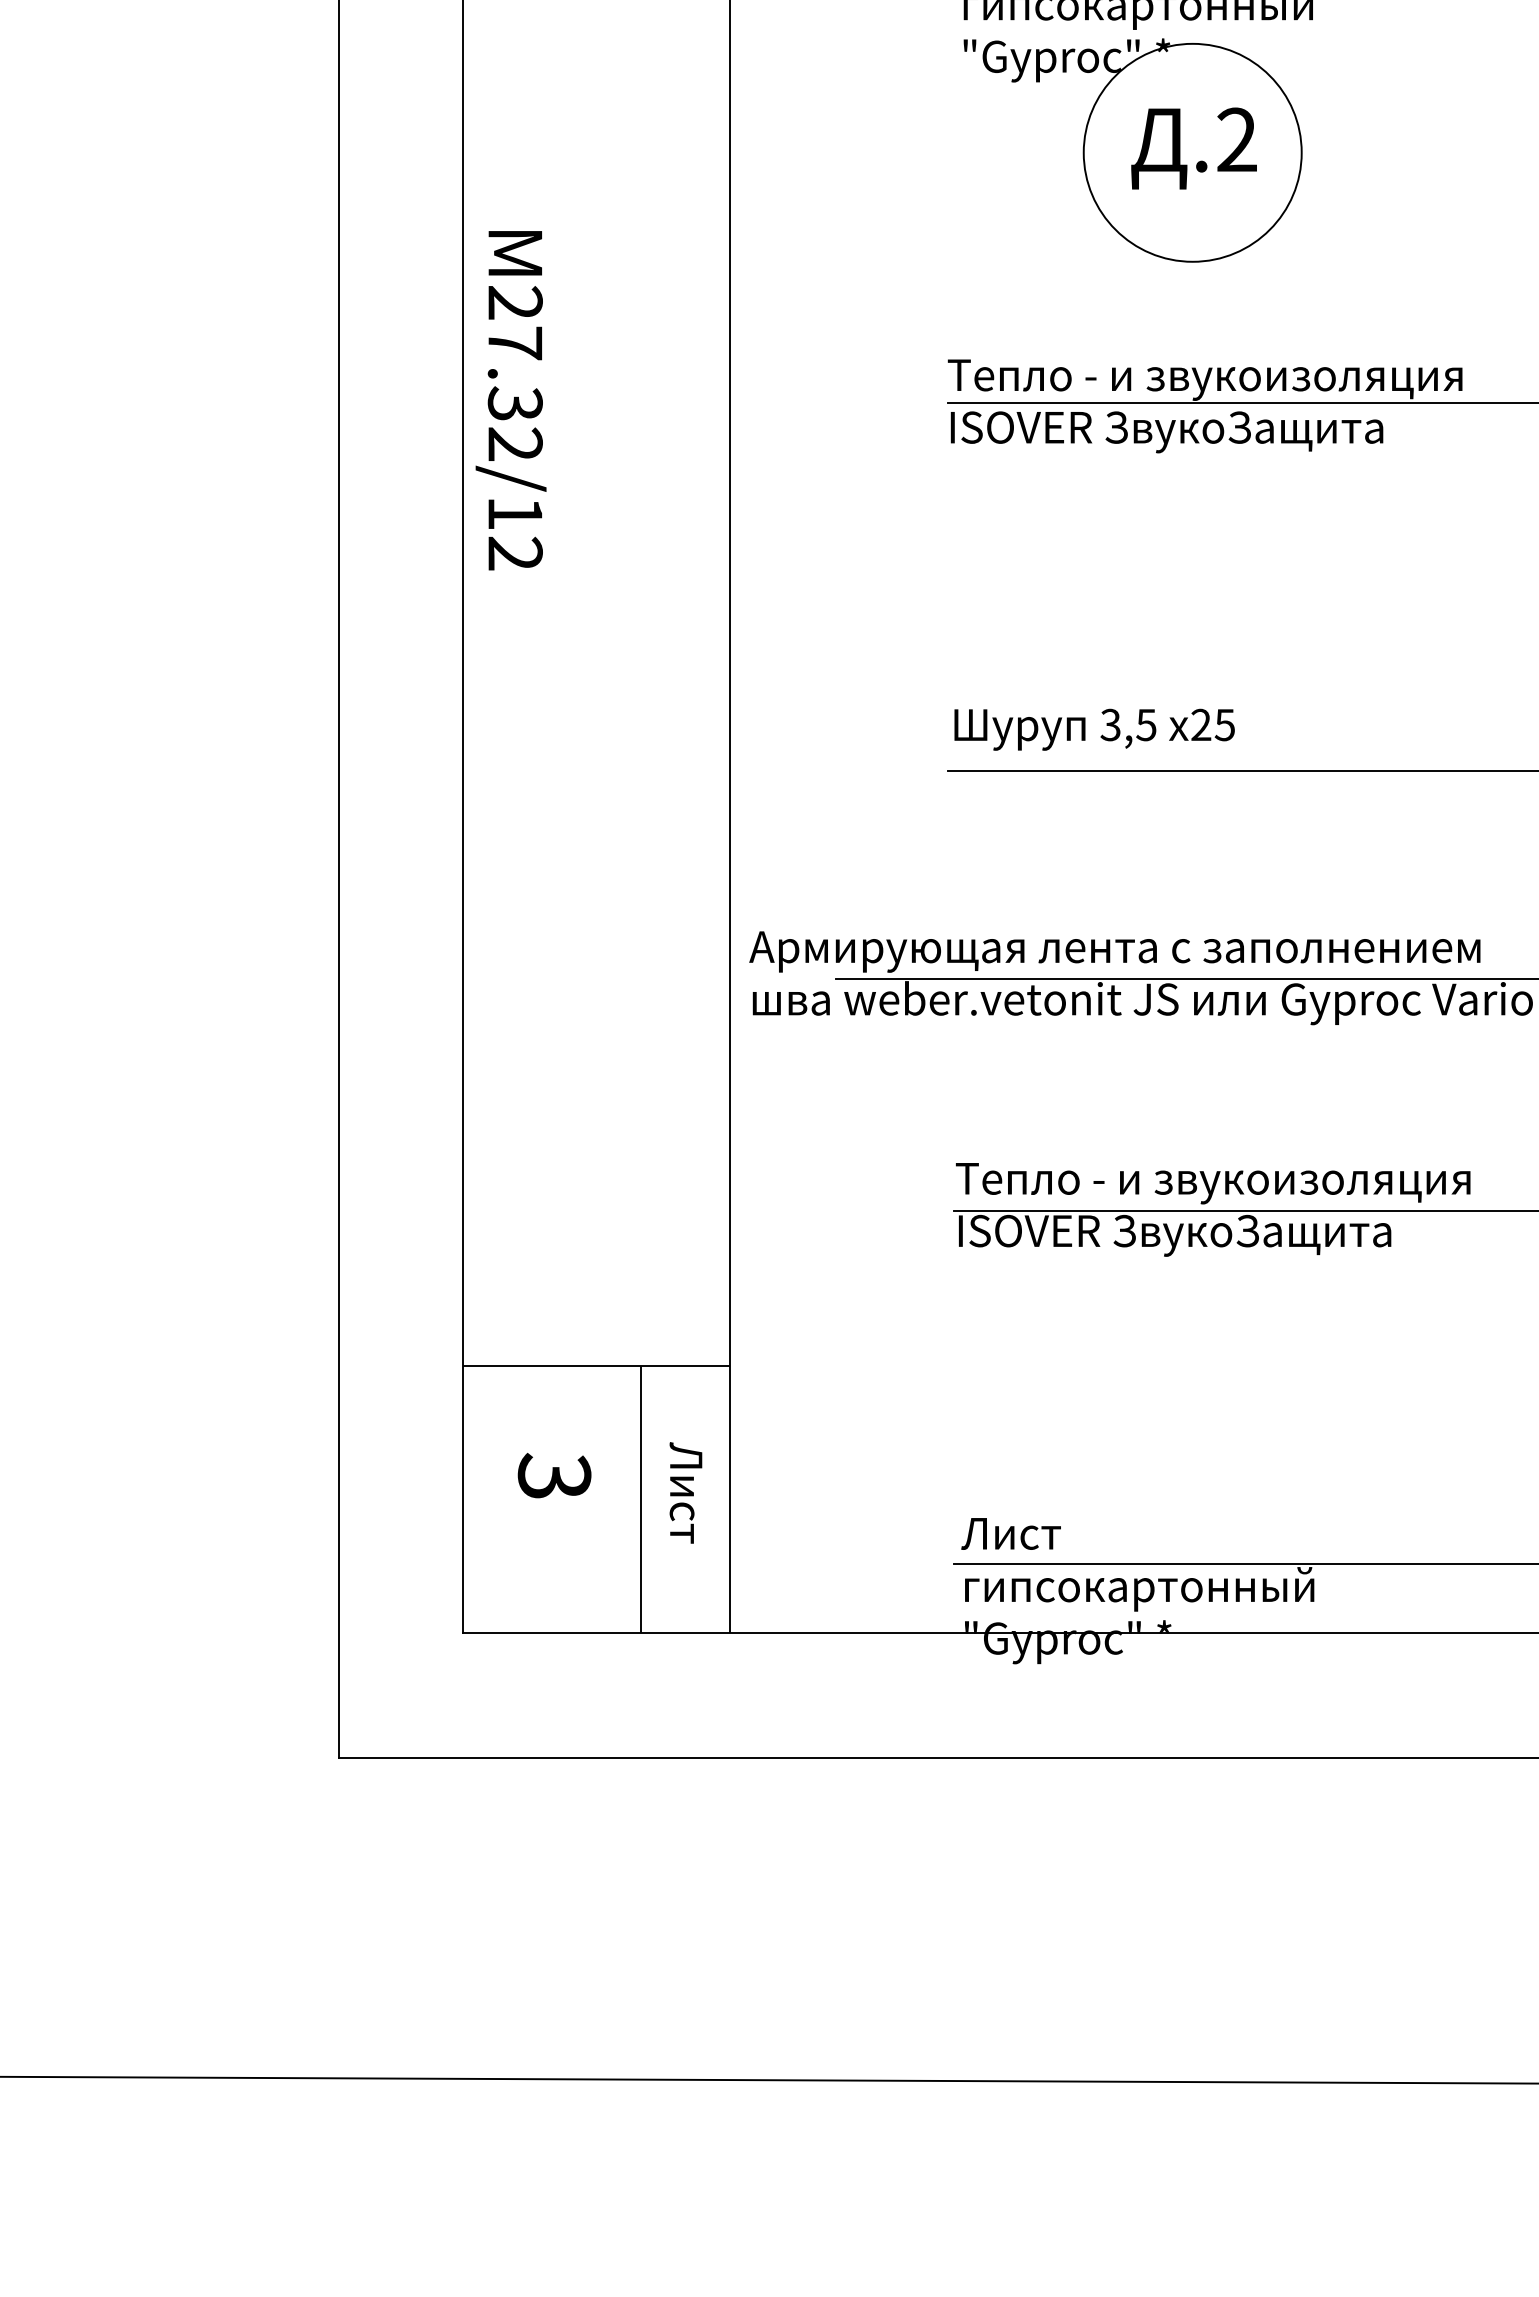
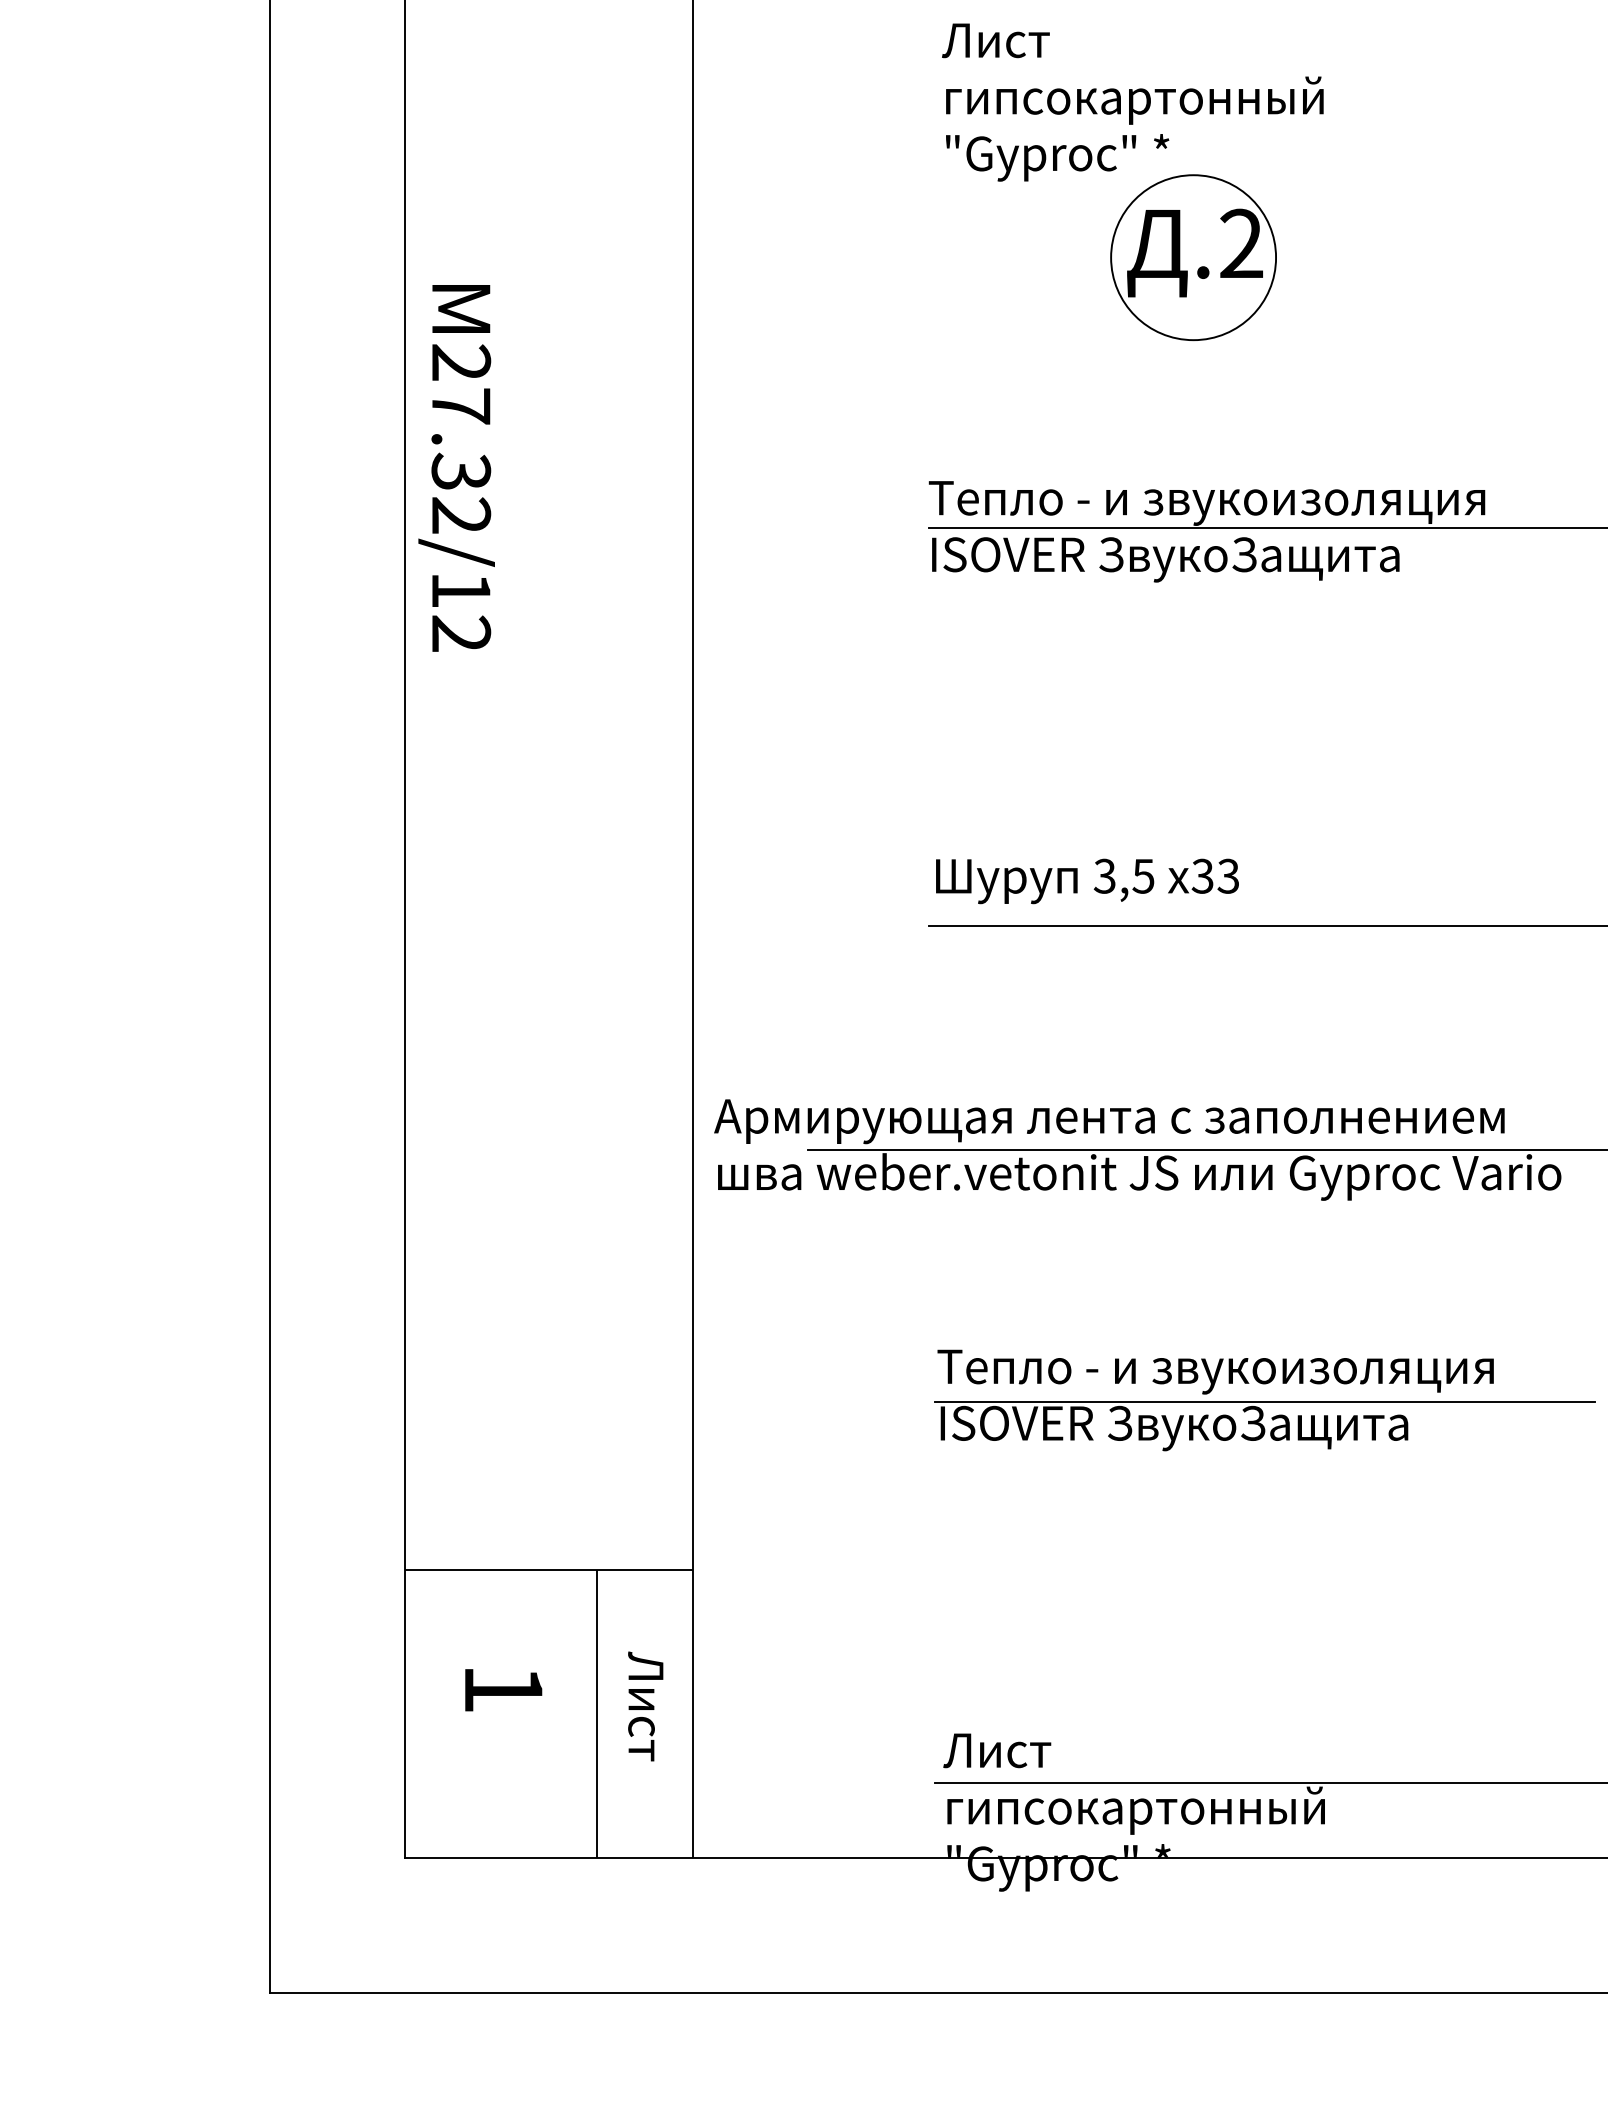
circle: (1192, 152) -> (1193, 257), size x0.7
text: (510, 400) -> (456, 468), moved
text: (1212, 724) -> (1214, 875), 25 -> 33
text: (554, 1475) -> (503, 1687), 3 -> 1

